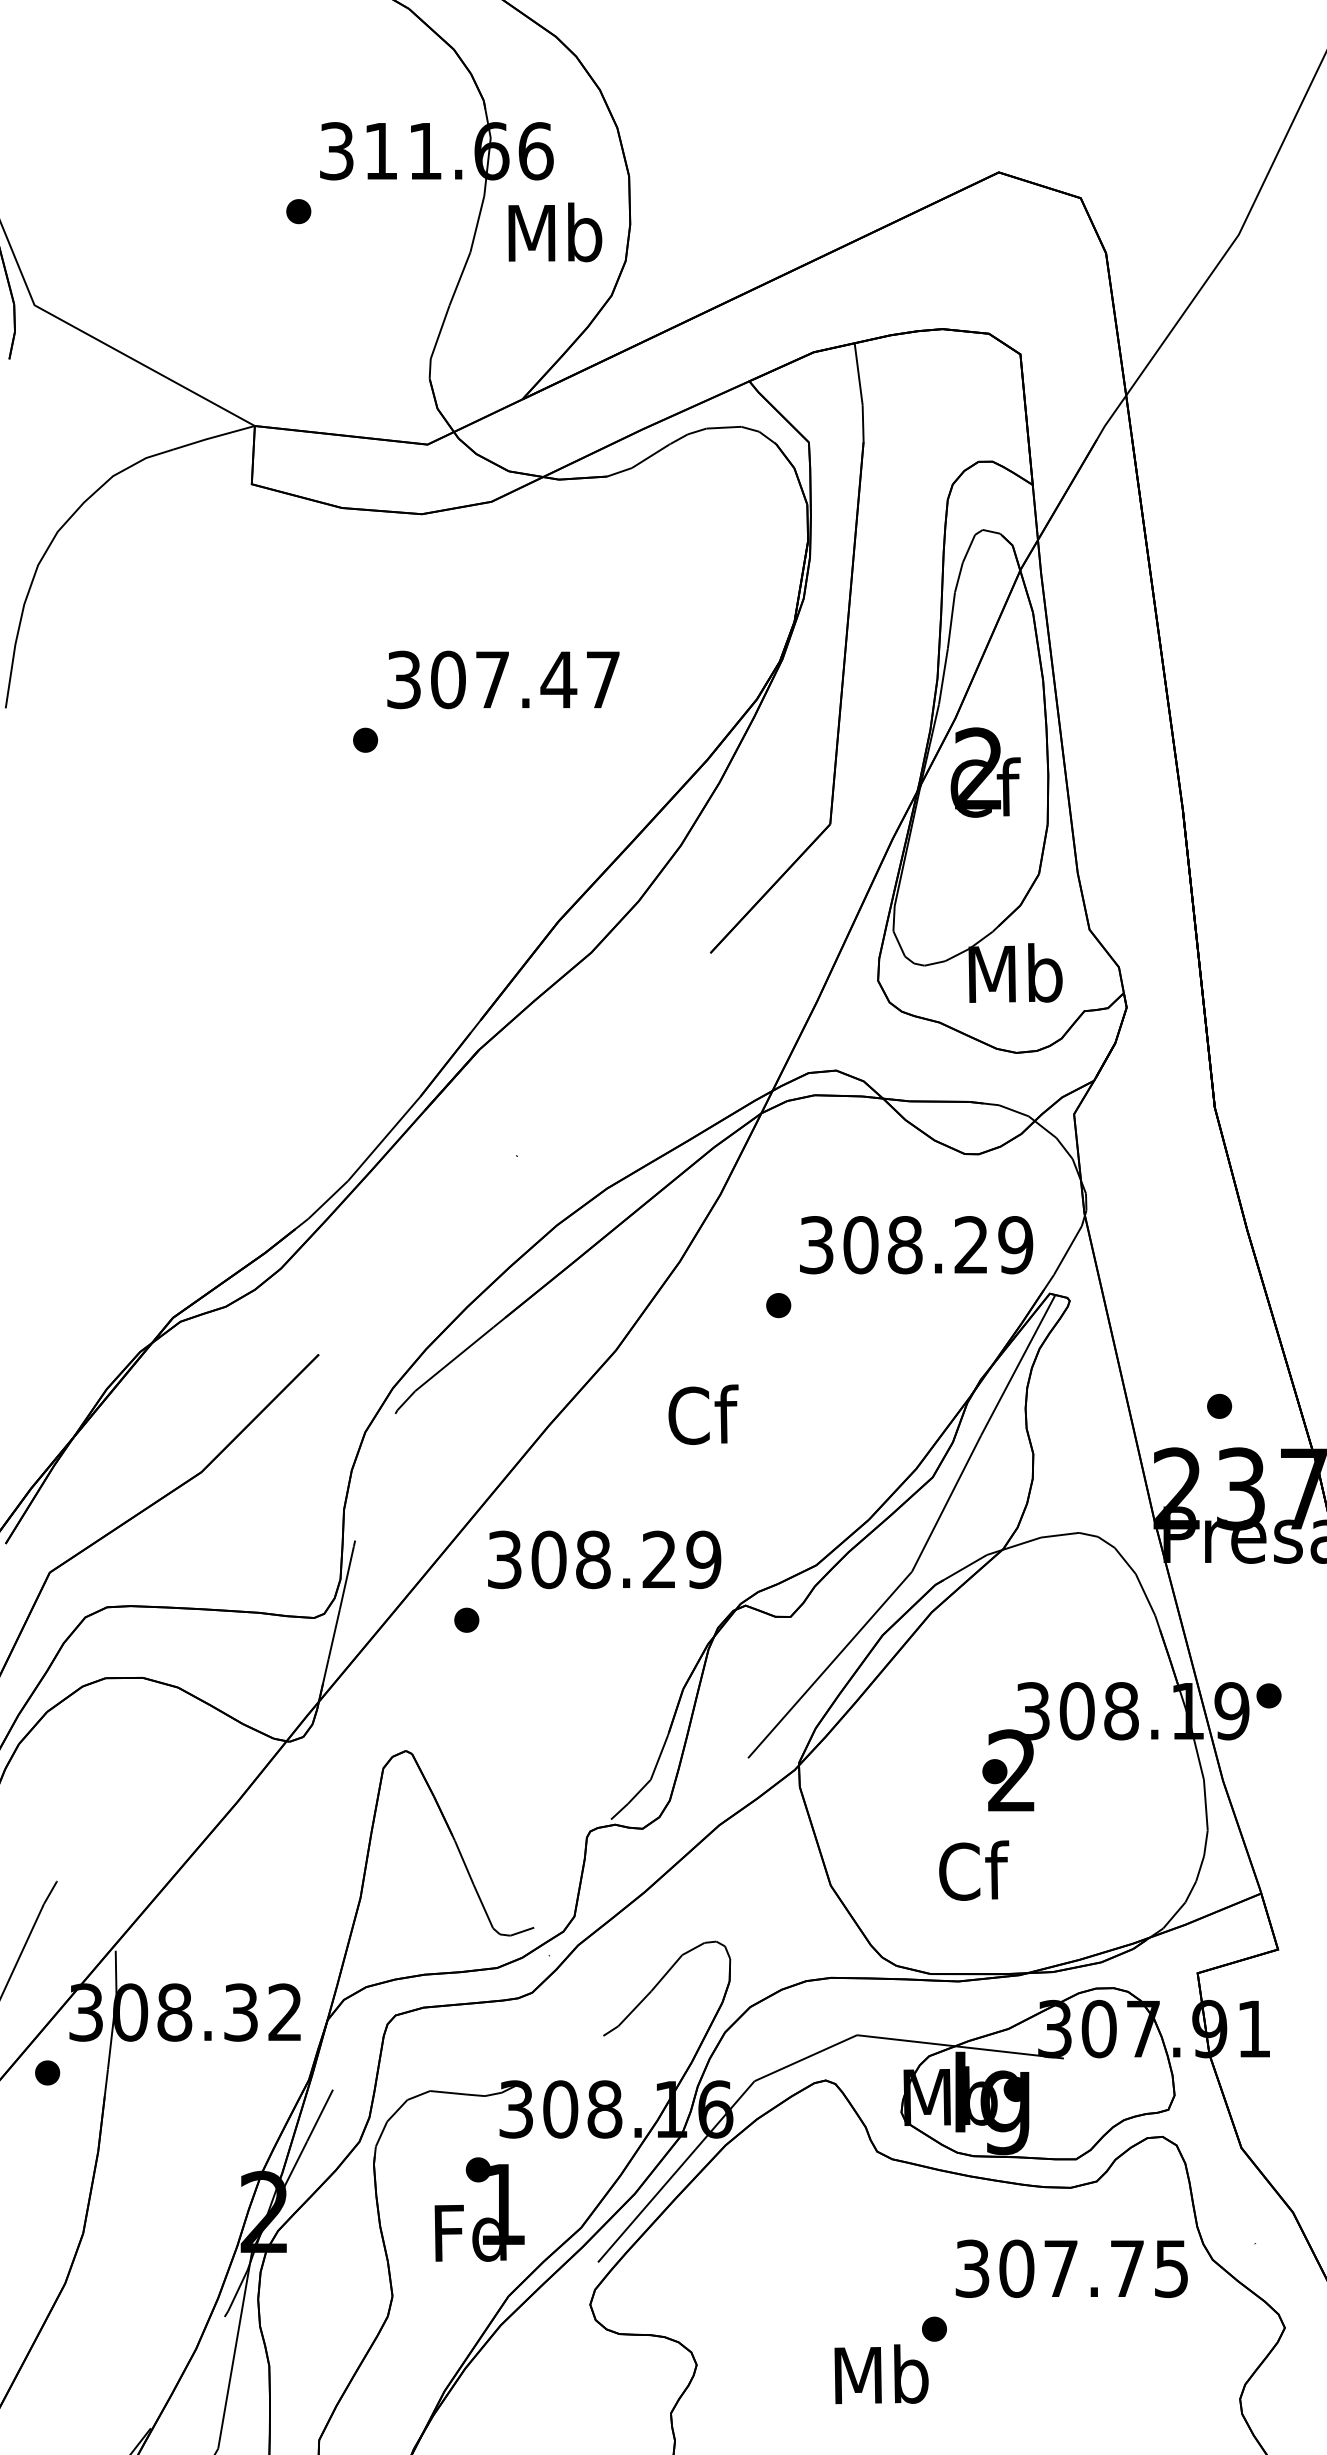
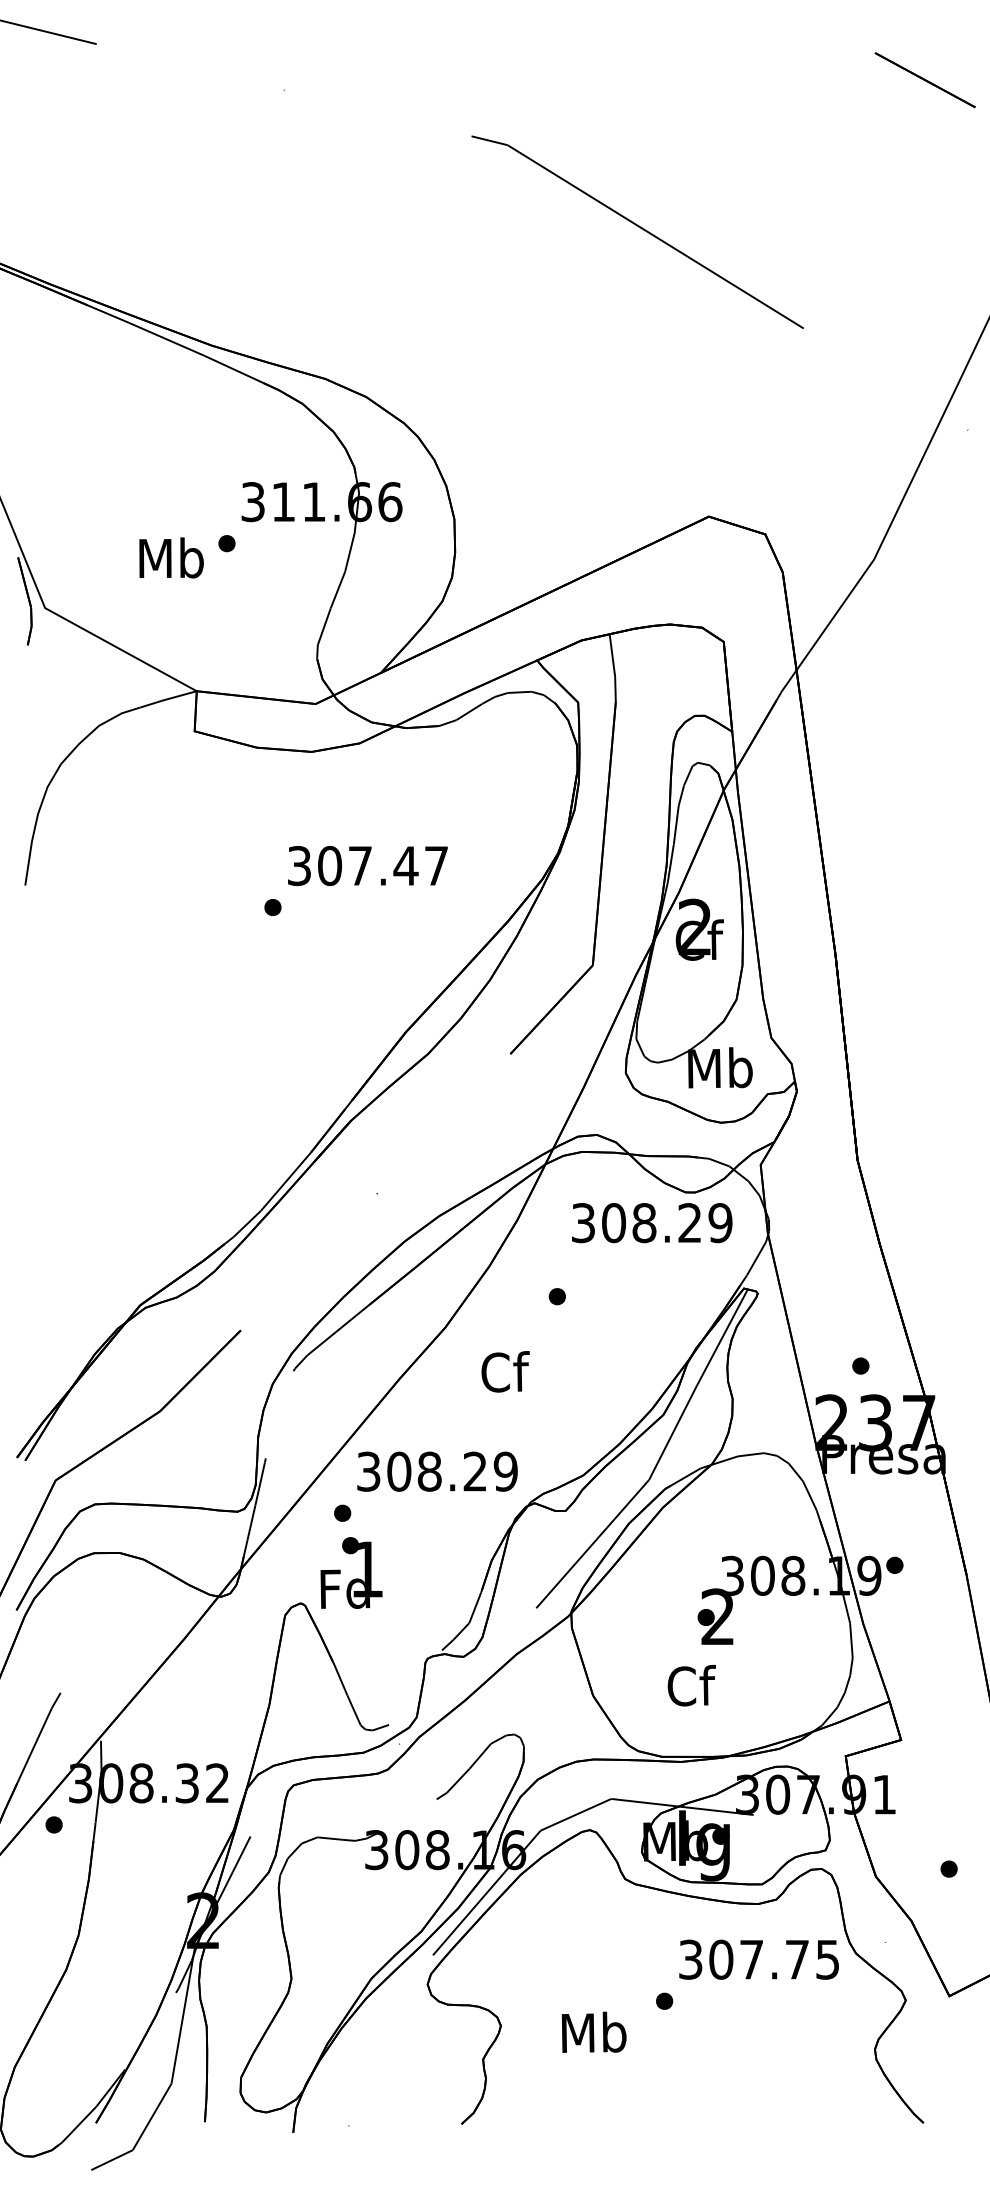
text: (555, 231) -> (171, 557), moved
text: (916, 1245) -> (652, 1223), moved
text: (479, 2208) -> (351, 1572), moved
text: (880, 2373) -> (593, 2031), moved

